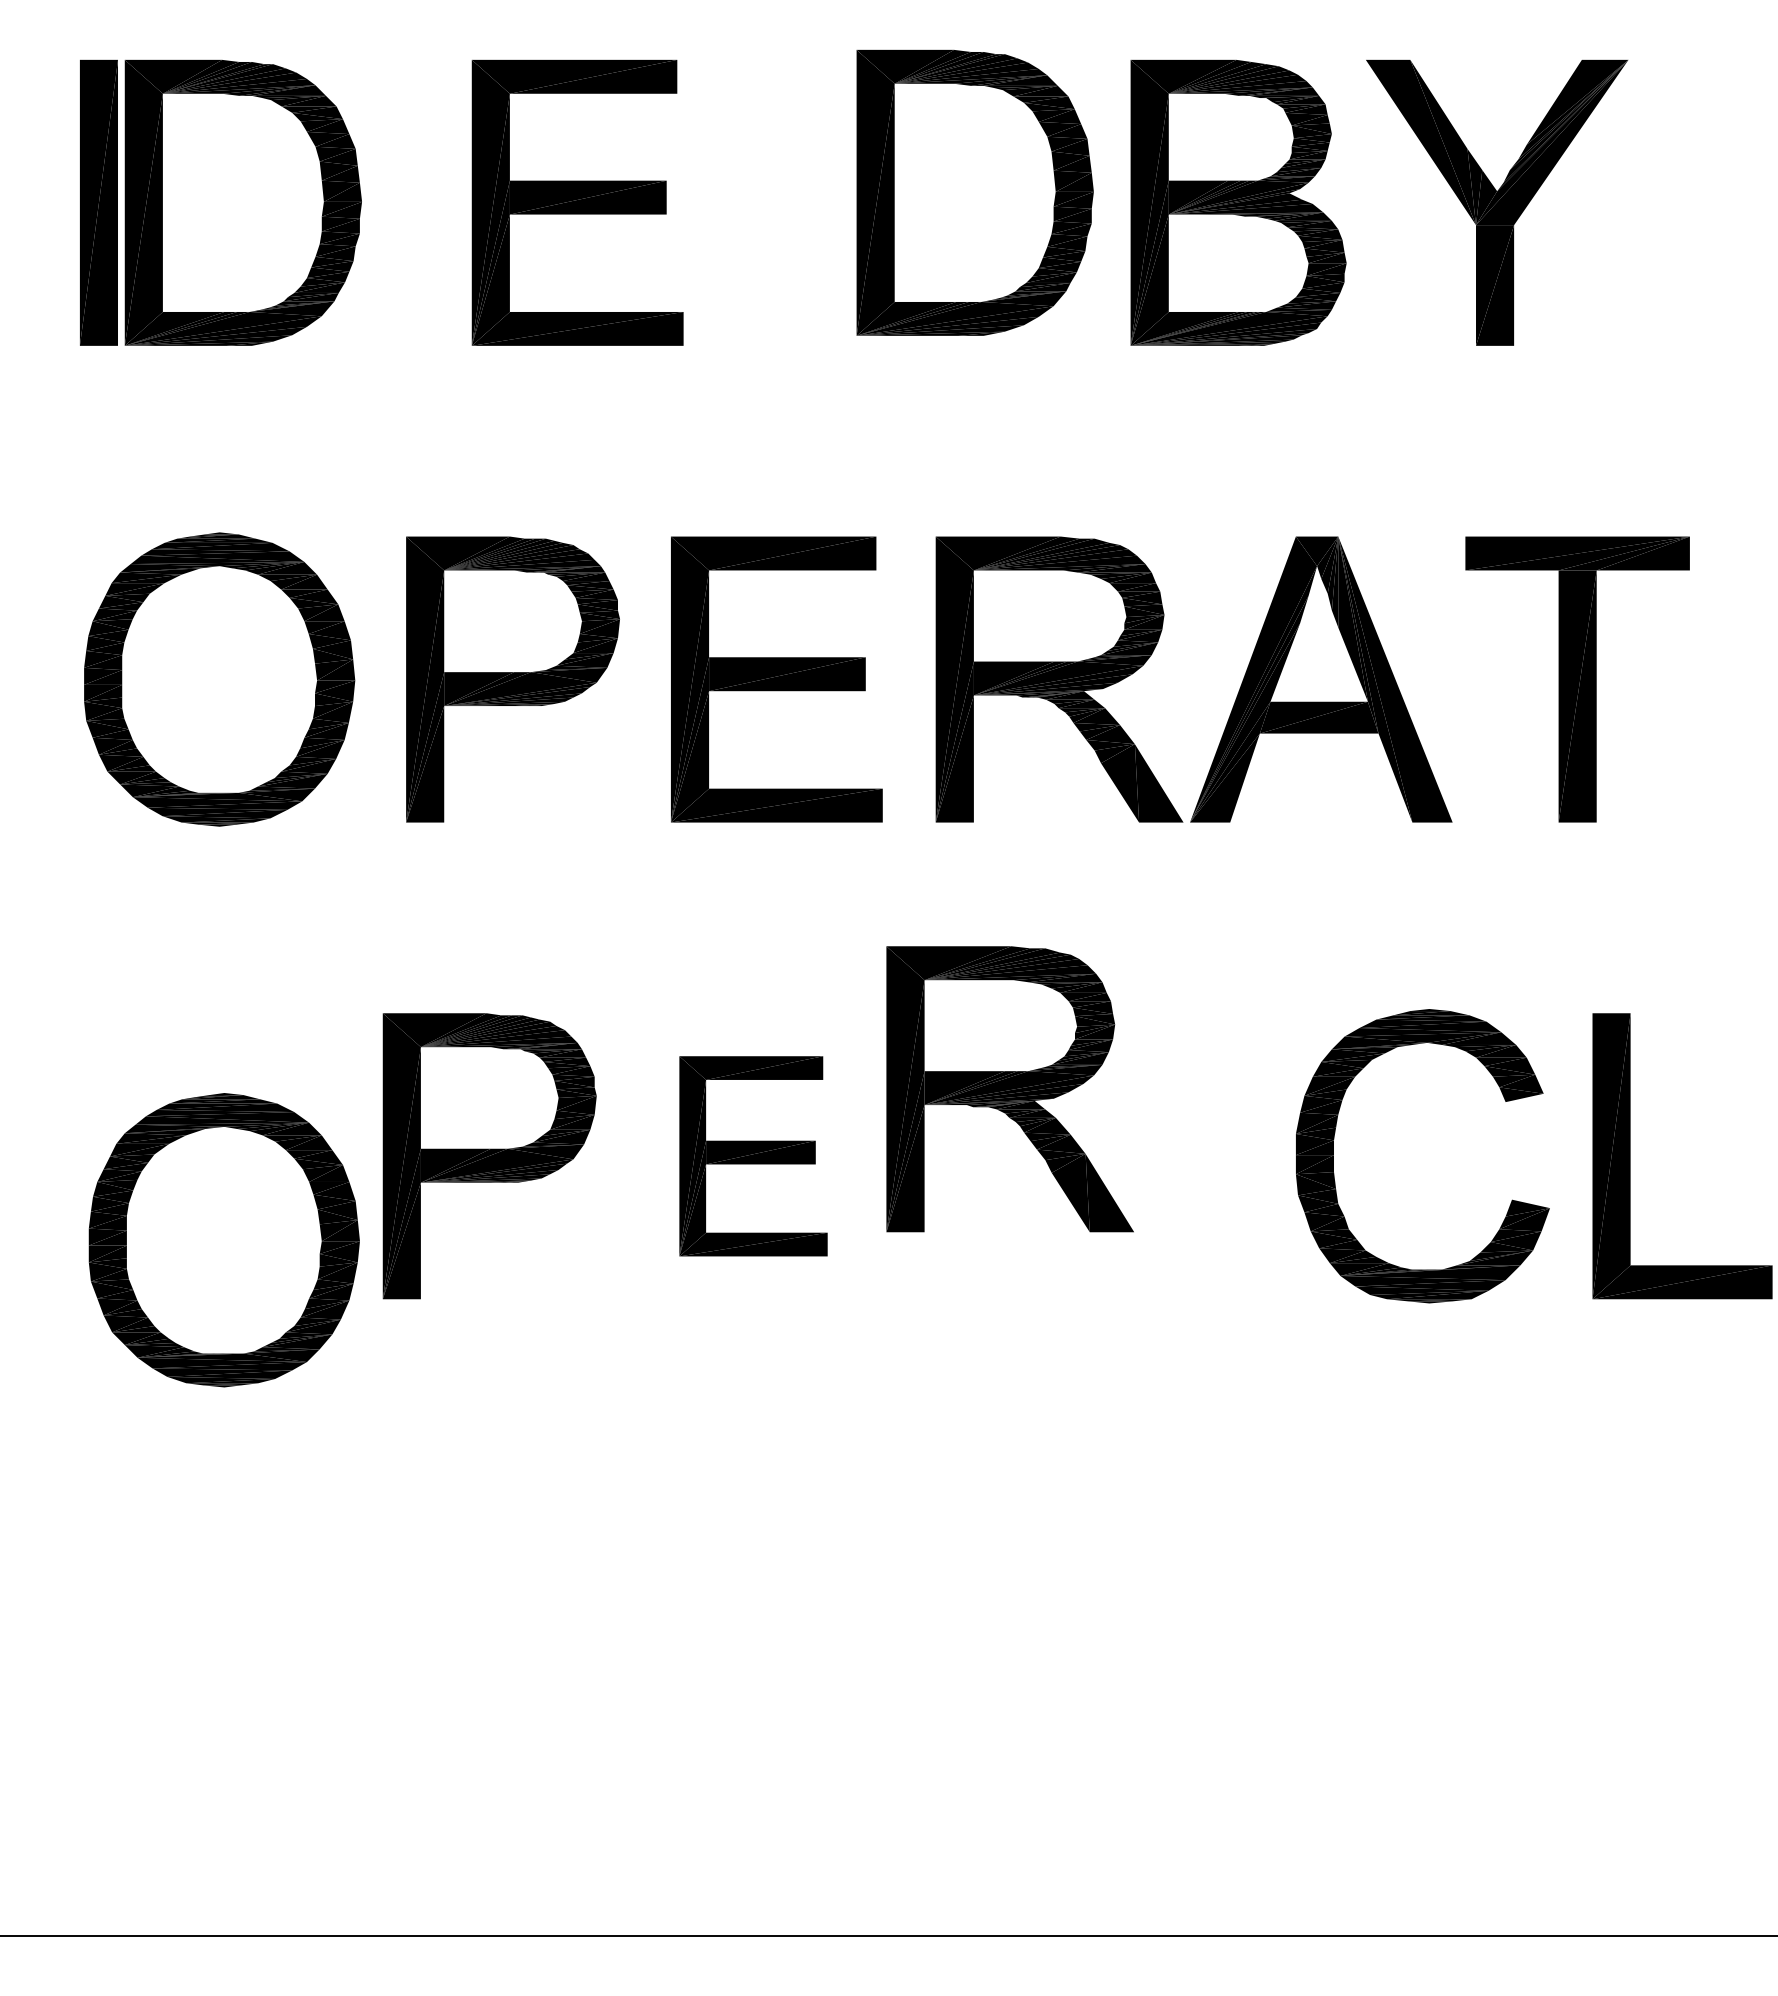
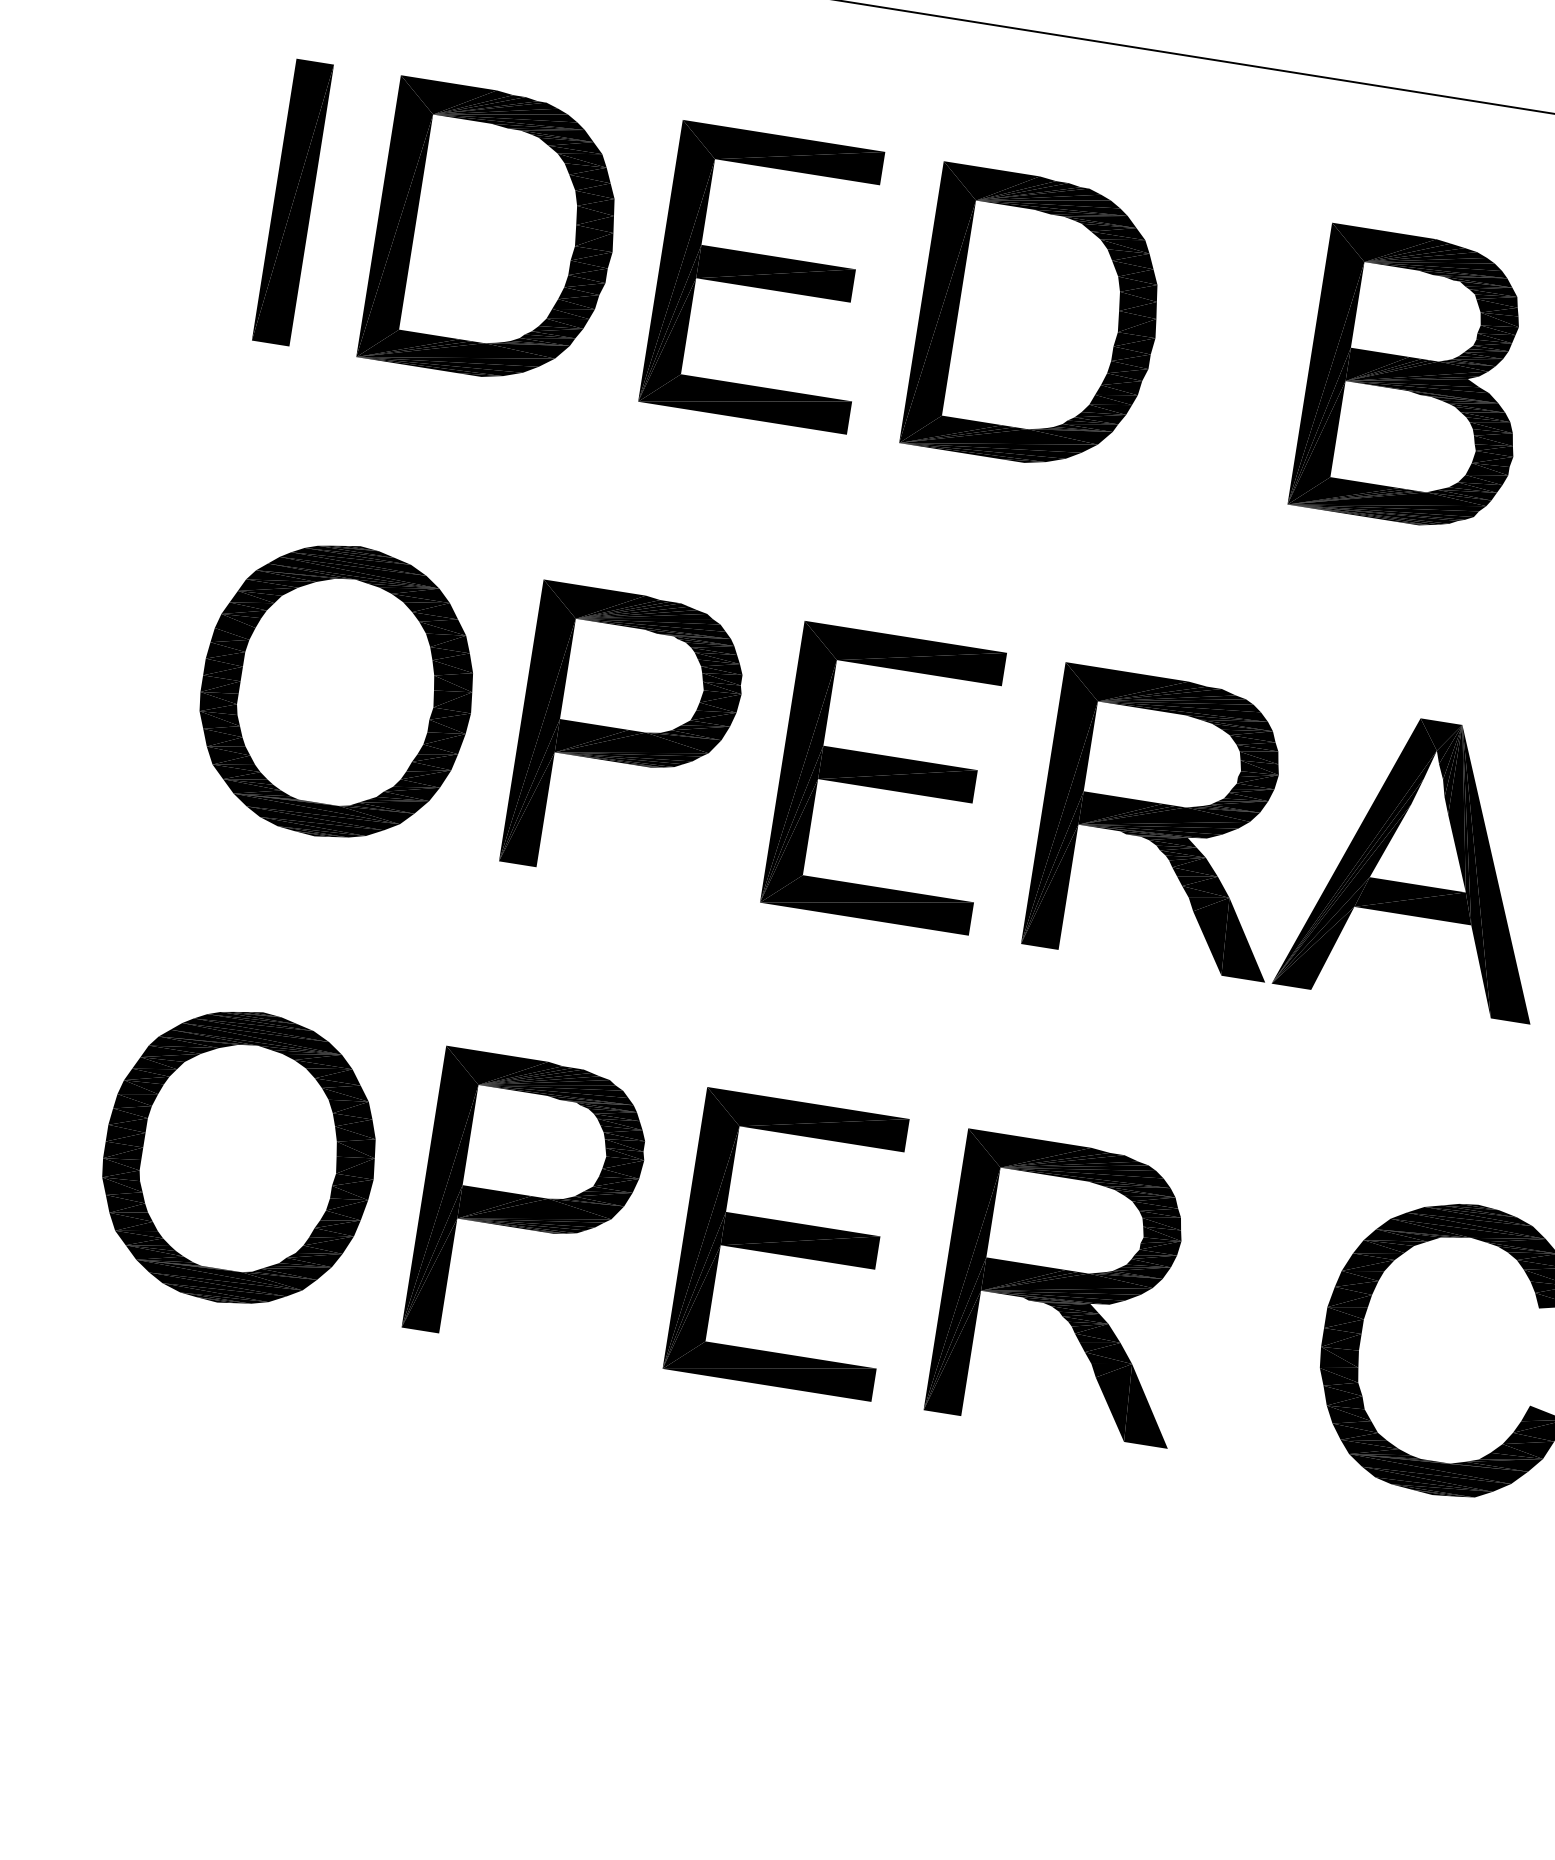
part: (974, 192) -> (1037, 320), moved
part: (242, 202) -> (494, 234), moved
part: (1009, 1089) -> (1067, 1288), moved
part: (753, 1156) -> (789, 1244), size x1.43
part: (223, 1240) -> (239, 1157), moved

